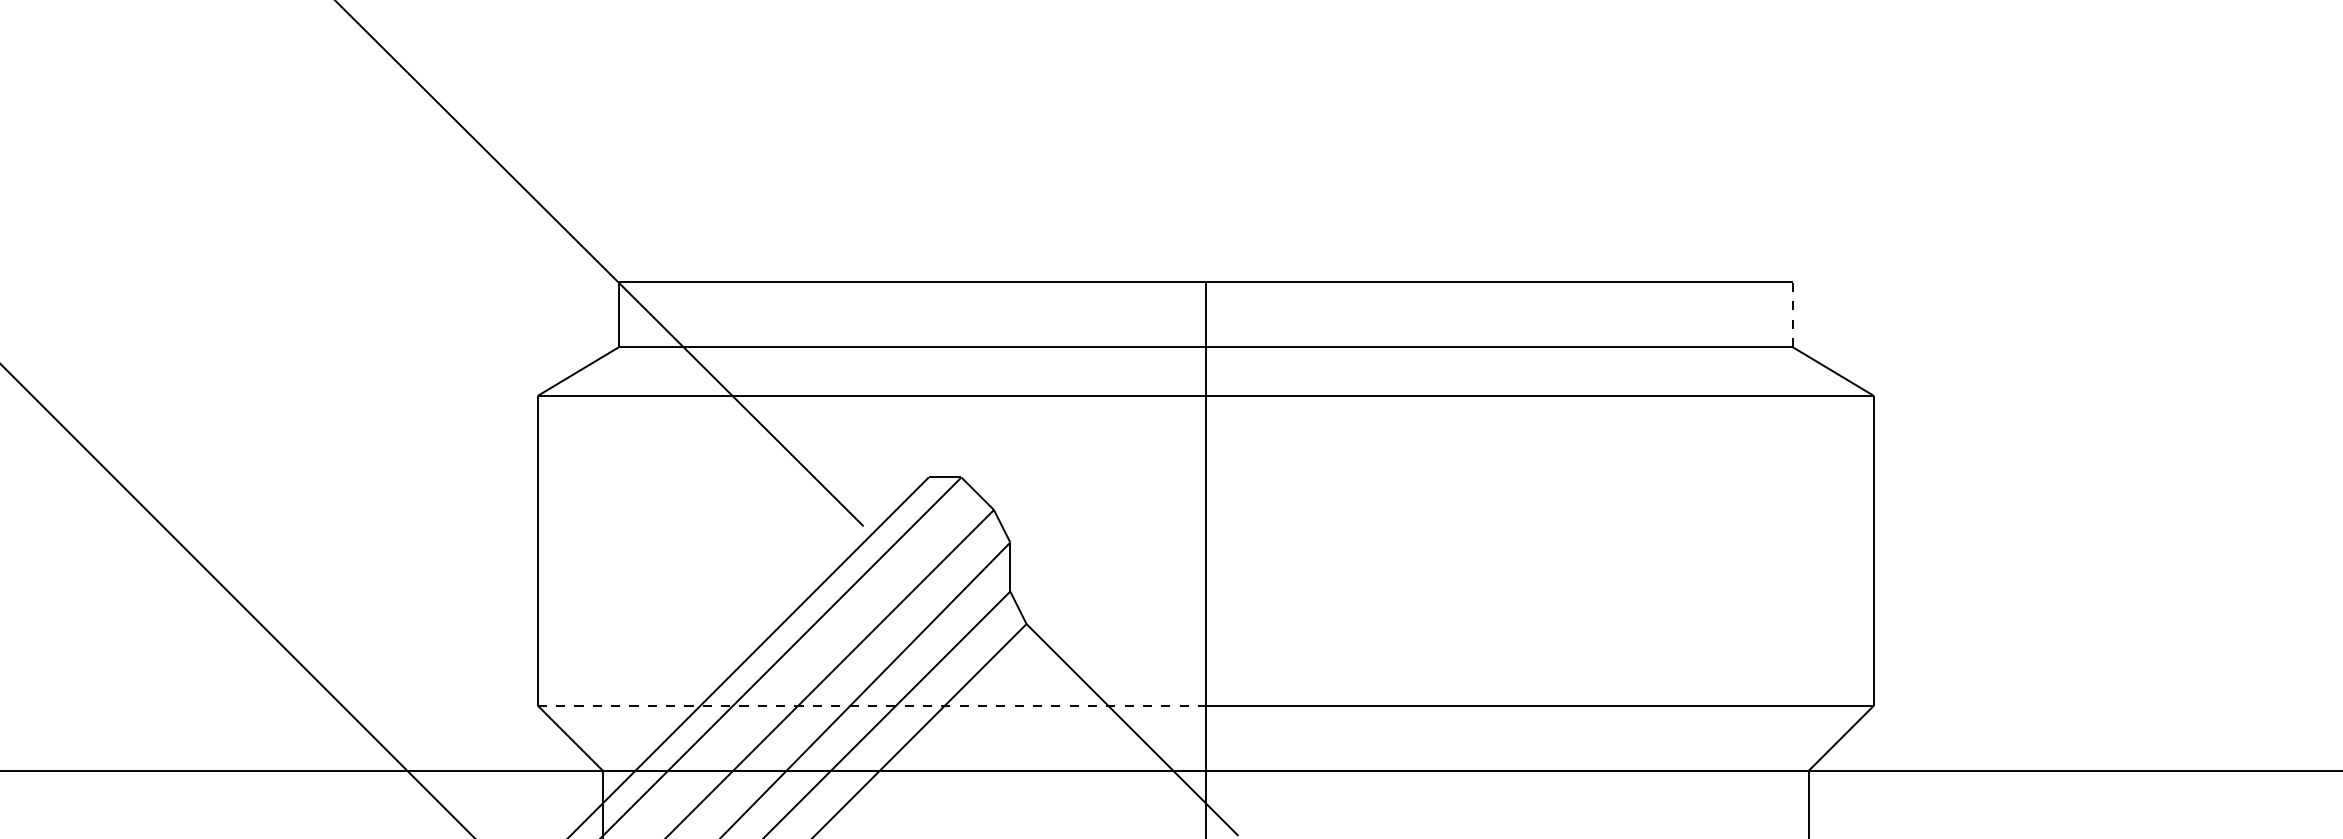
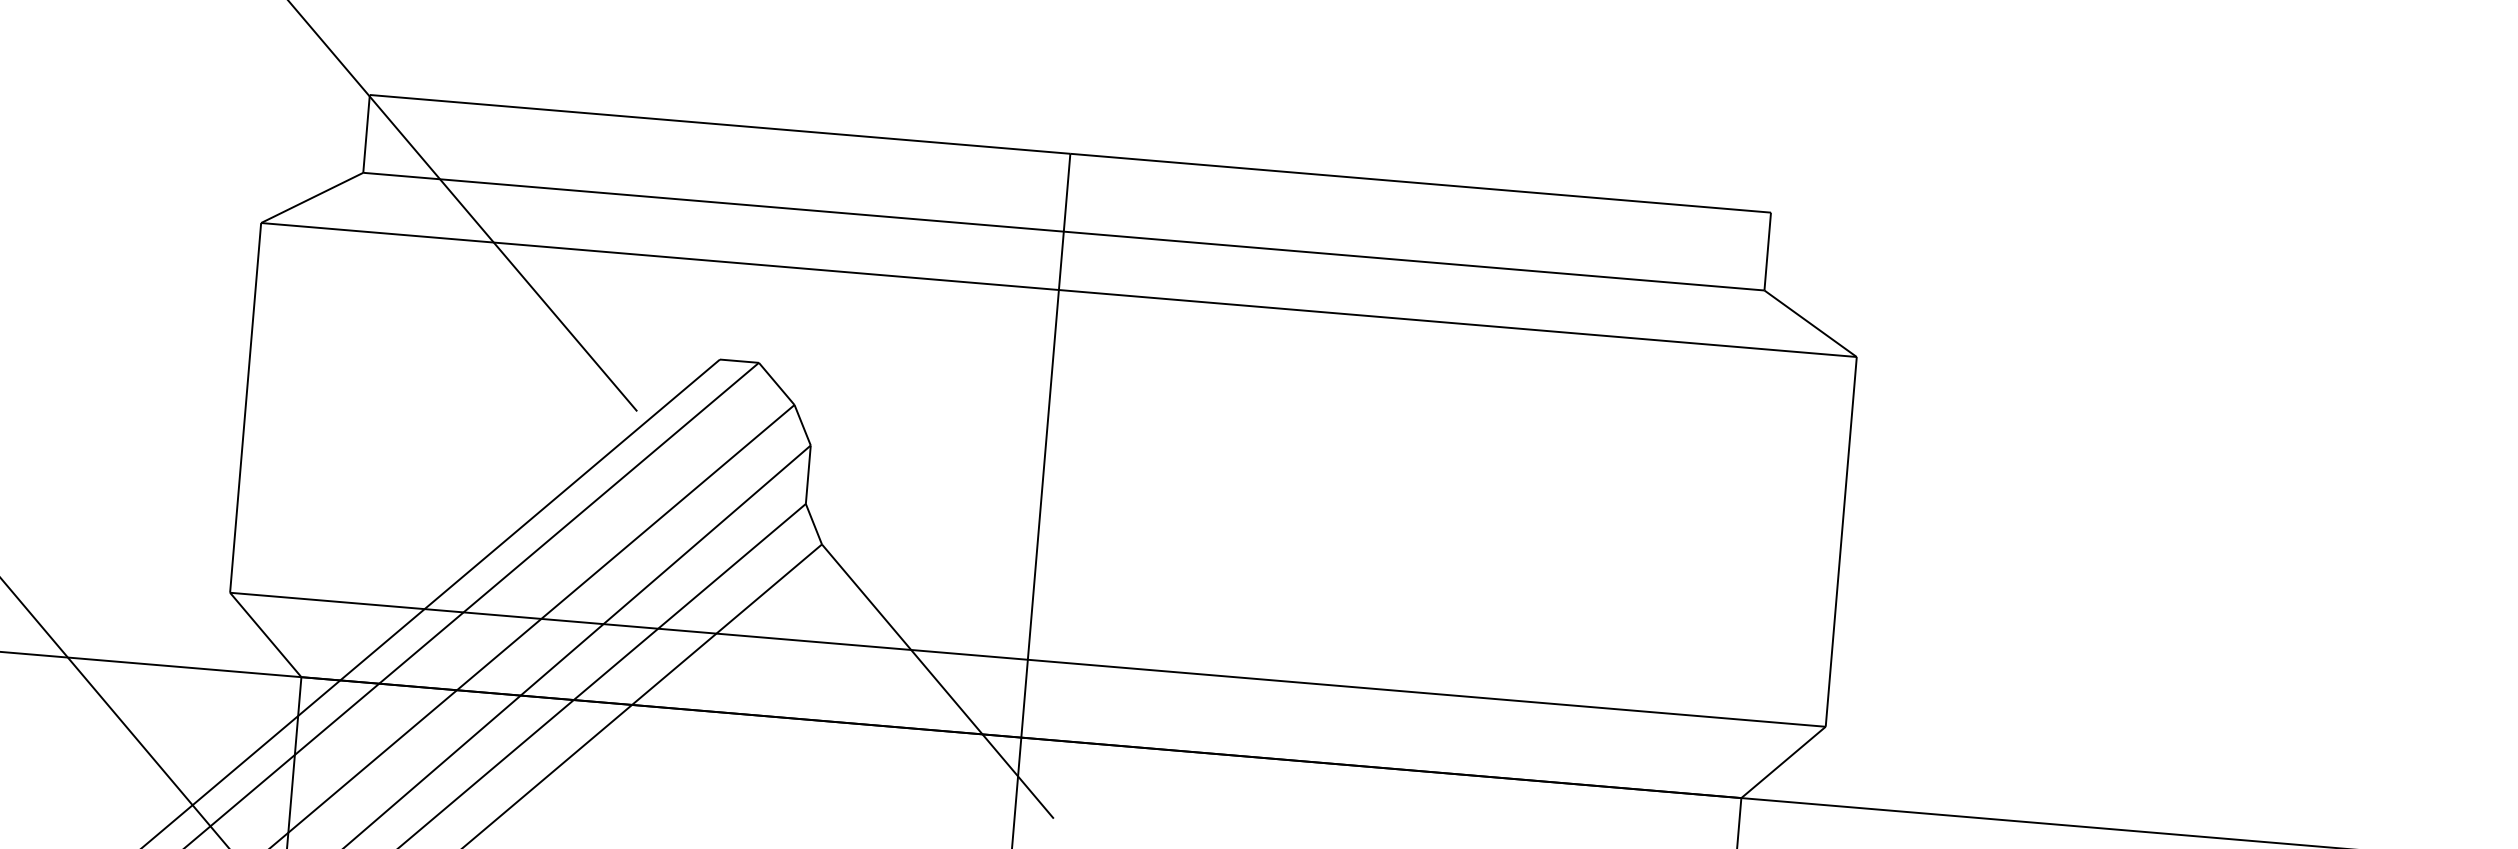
line: (1792, 314) -> (1767, 251), dashed -> solid
line: (872, 705) -> (629, 626), dashed -> solid

